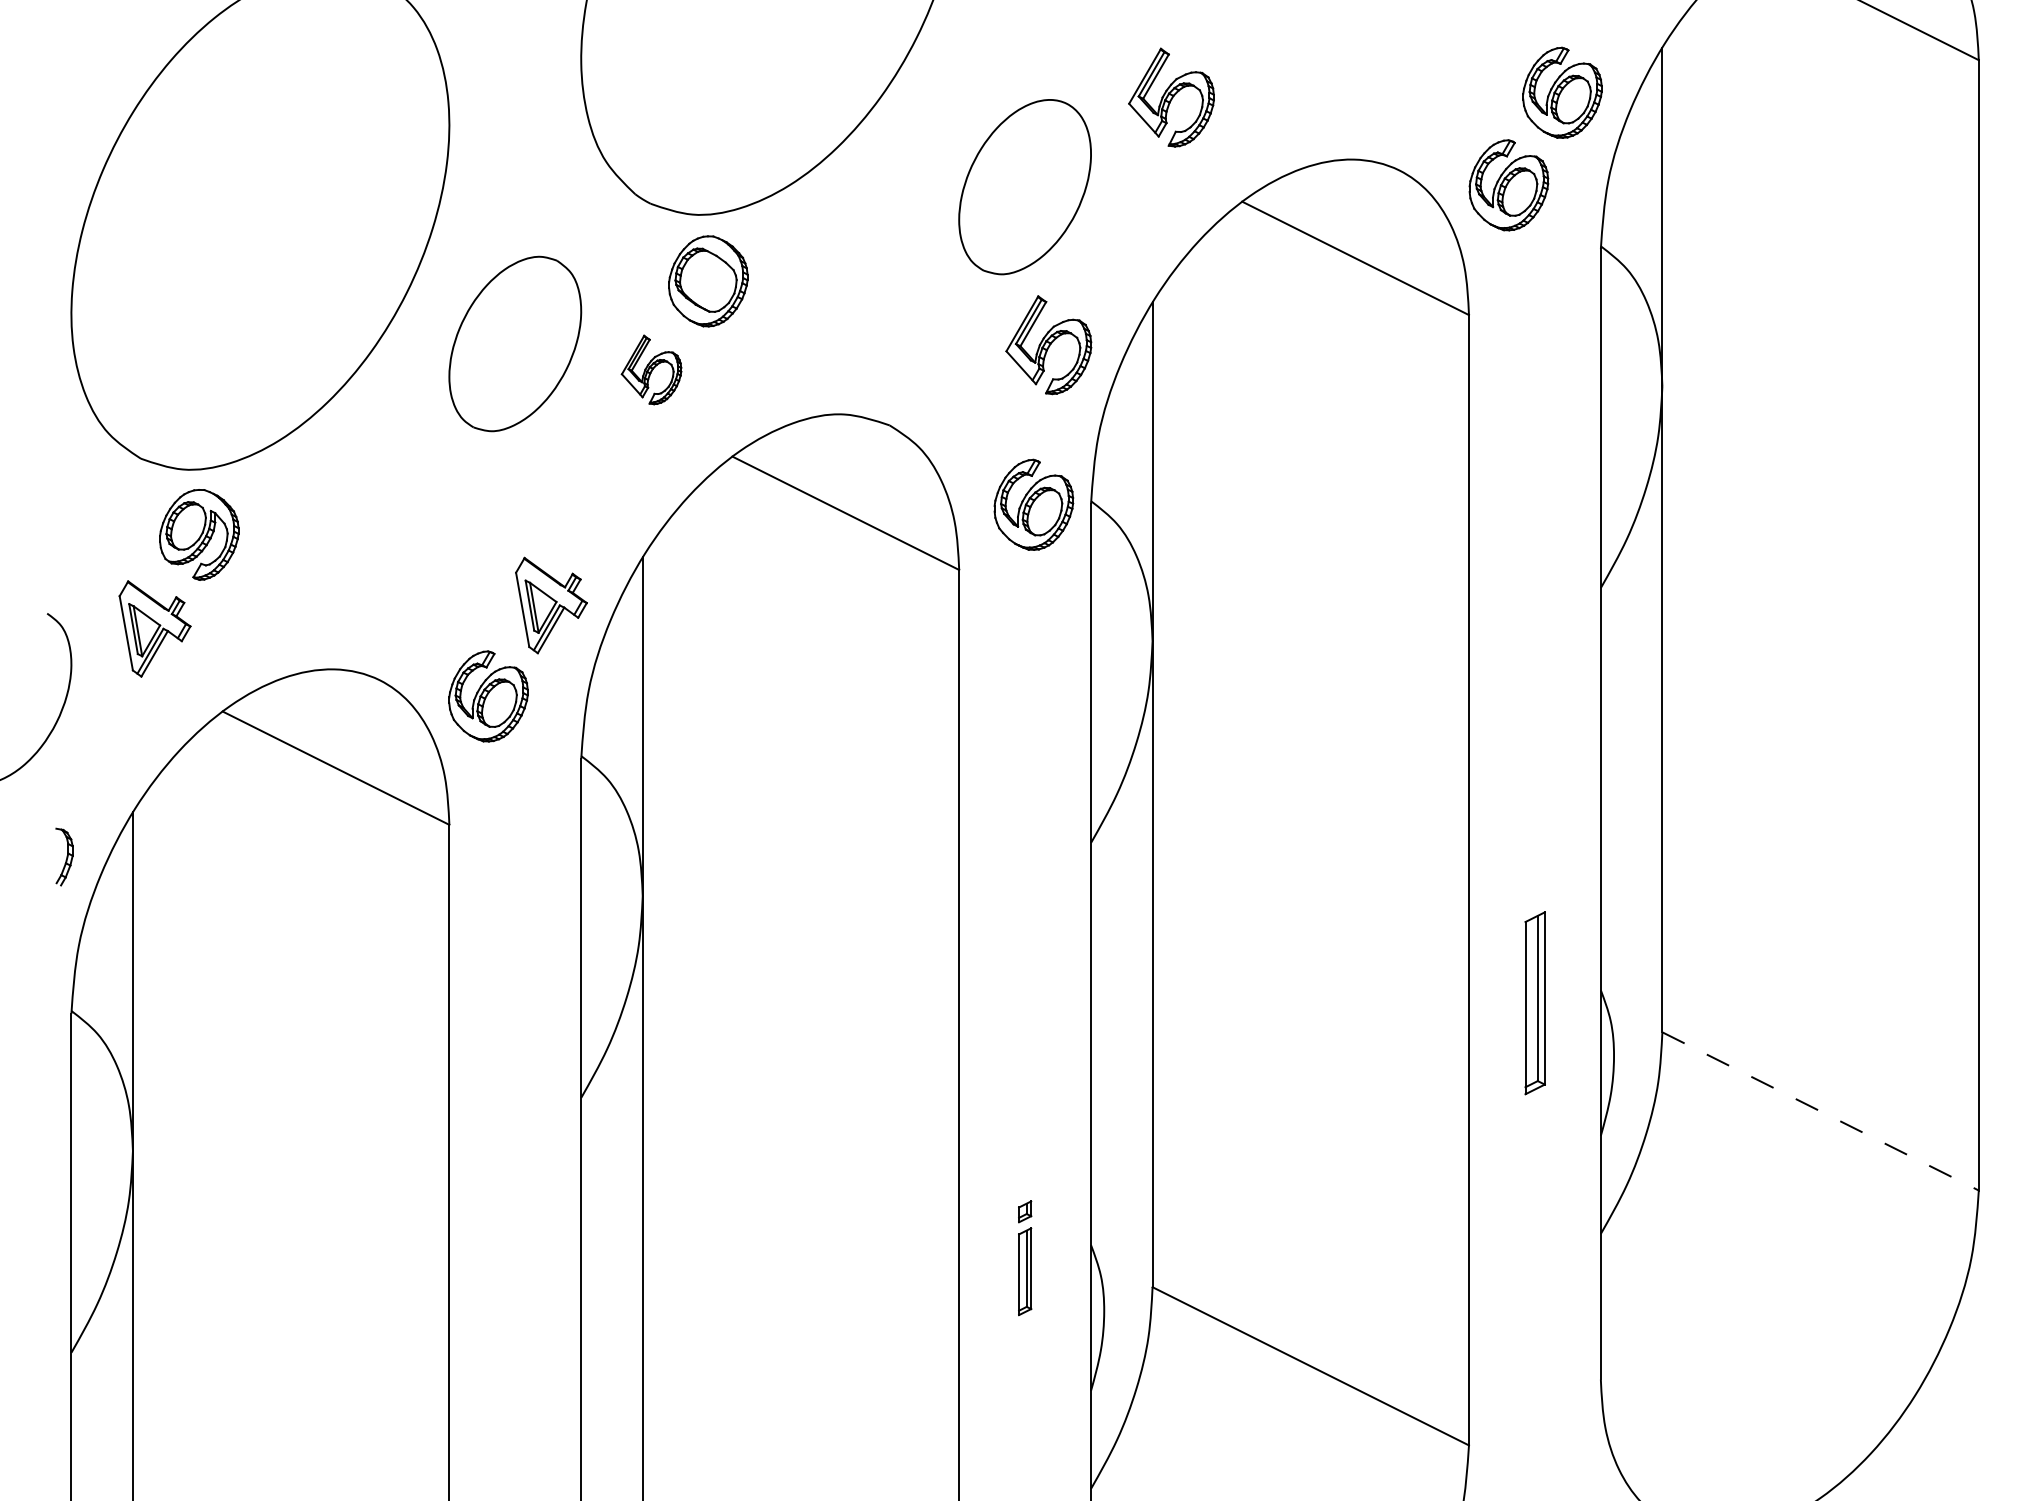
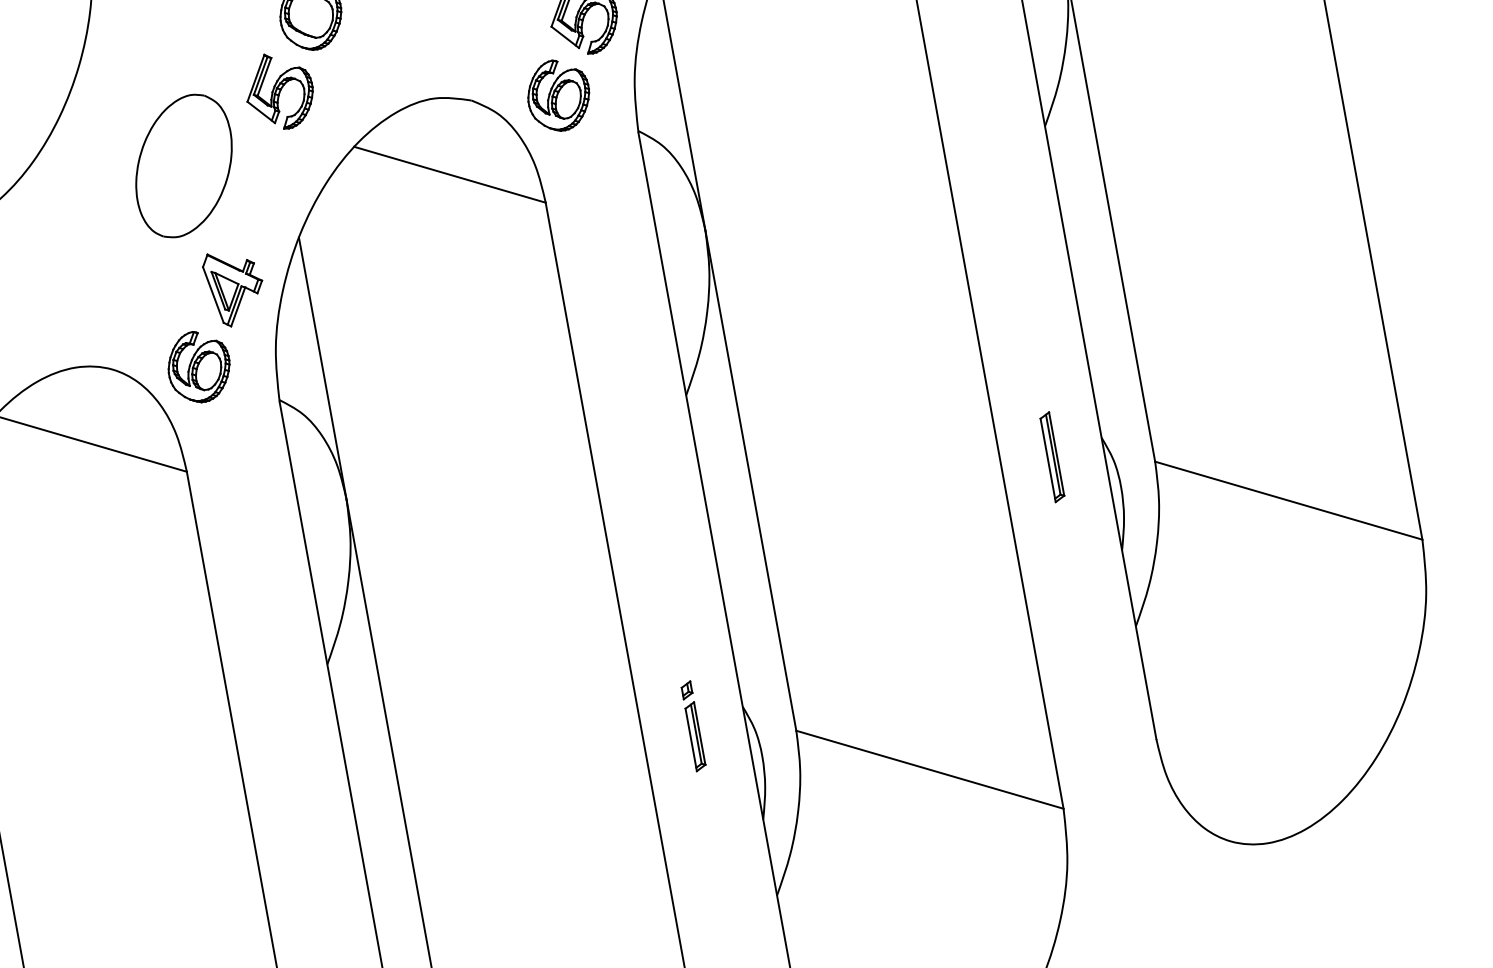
part: (515, 343) -> (184, 165), moved
part: (651, 369) -> (279, 90), size x1.43
part: (1033, 504) -> (558, 95), moved
part: (1534, 1003) -> (1052, 457), size x0.62
line: (1820, 1111) -> (1288, 500), dashed -> solid

